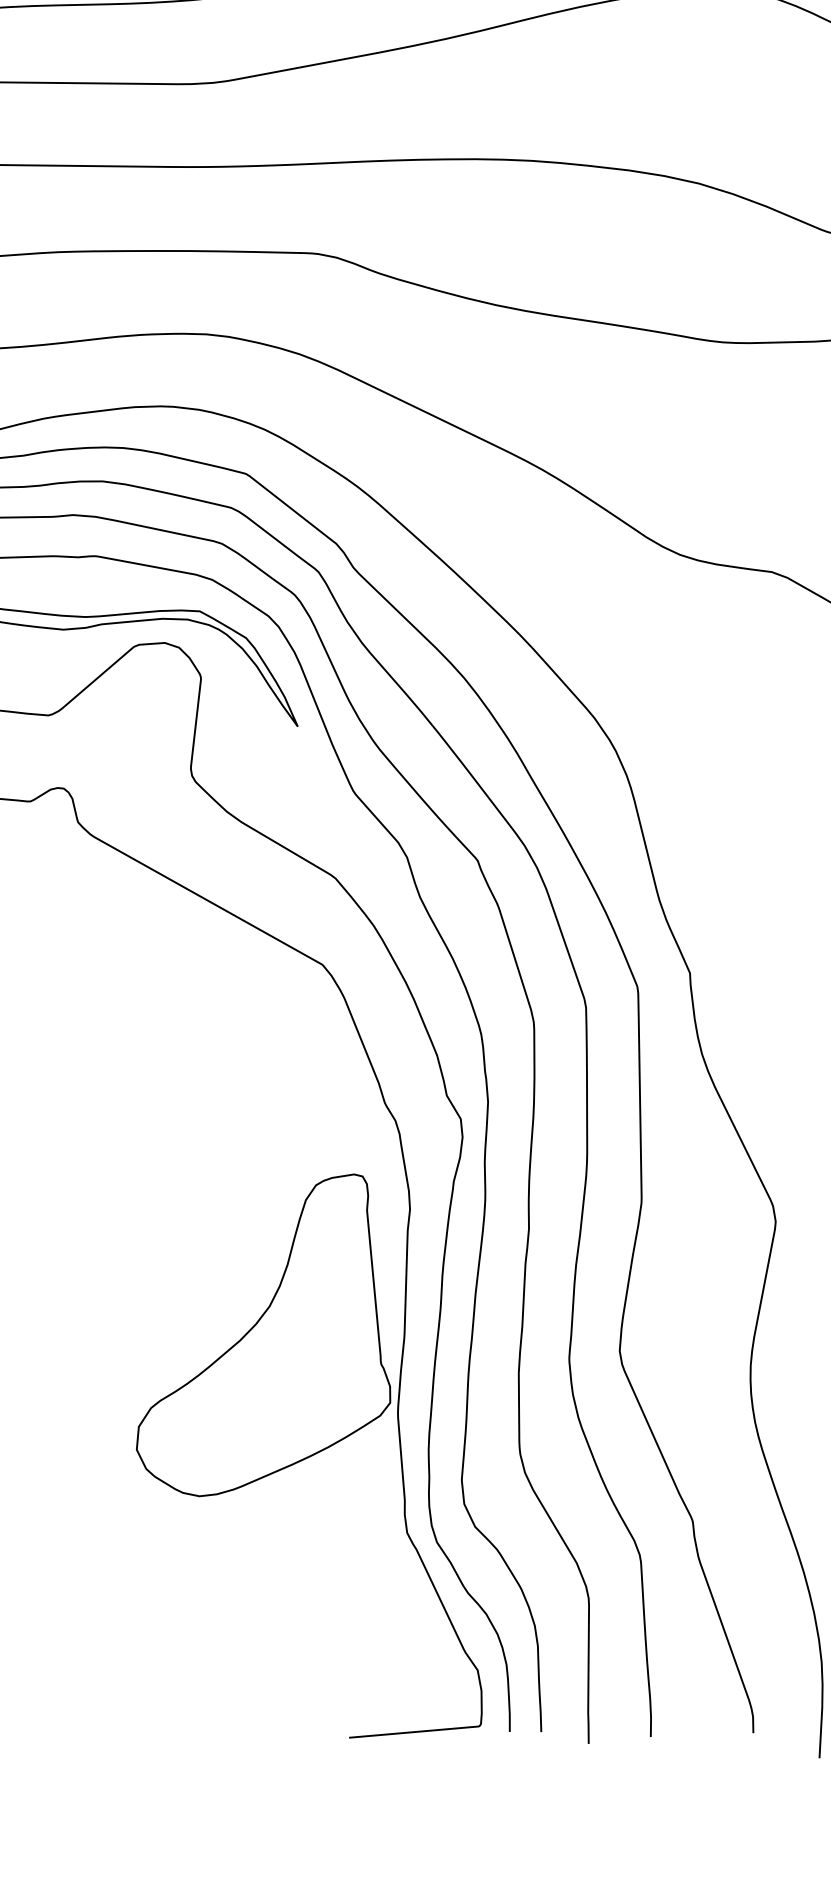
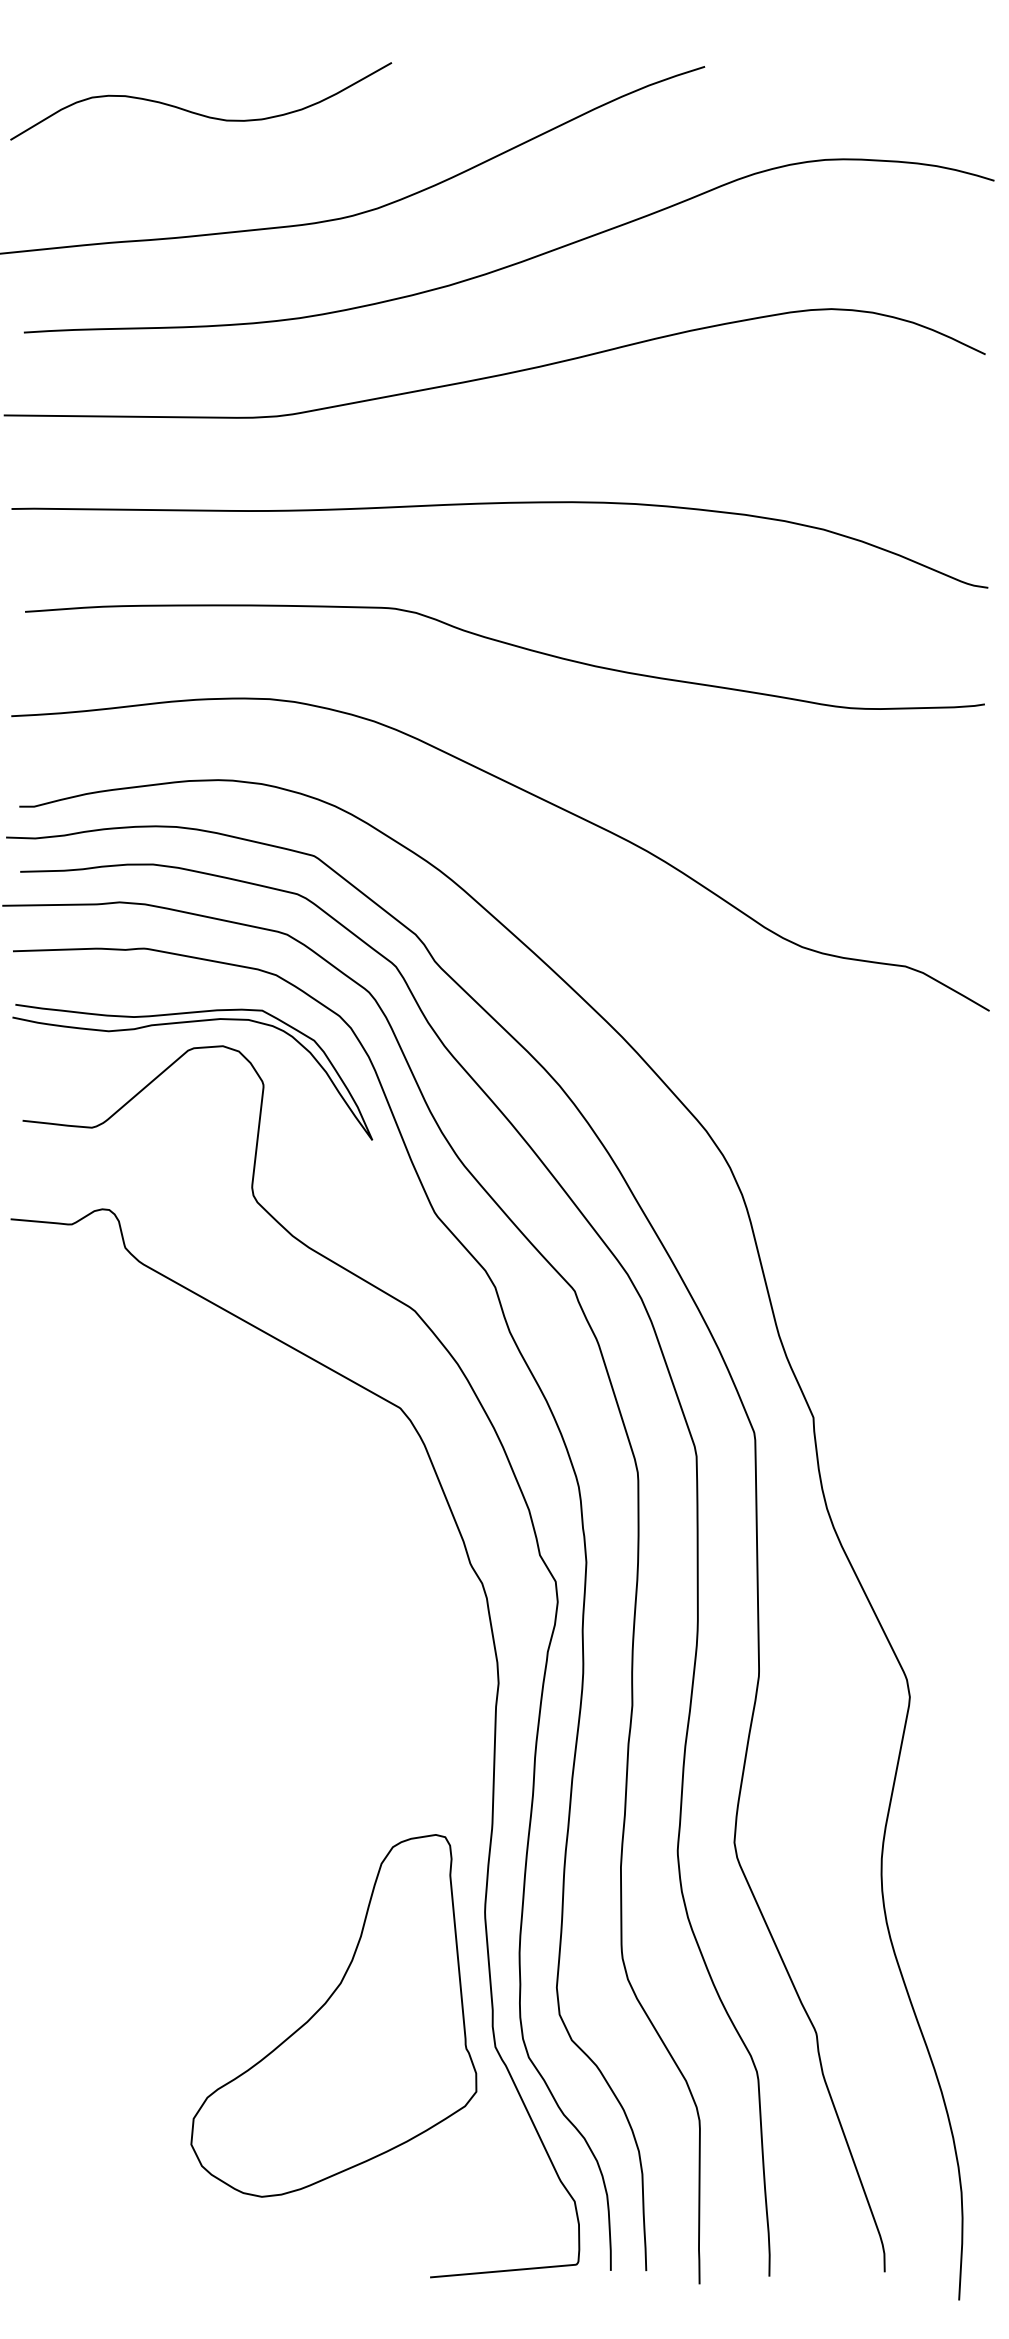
part: (263, 1335) -> (333, 2015), moved

